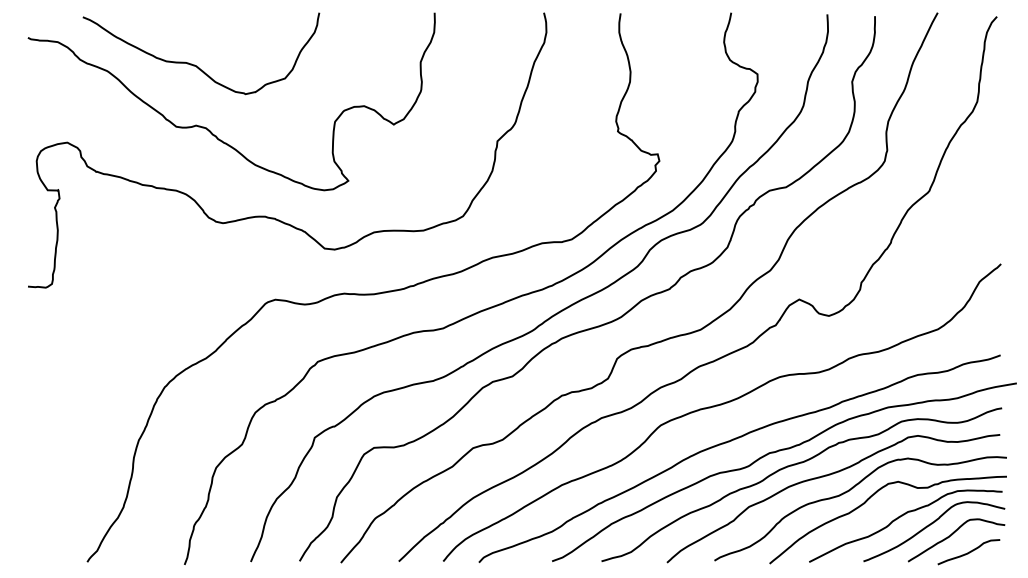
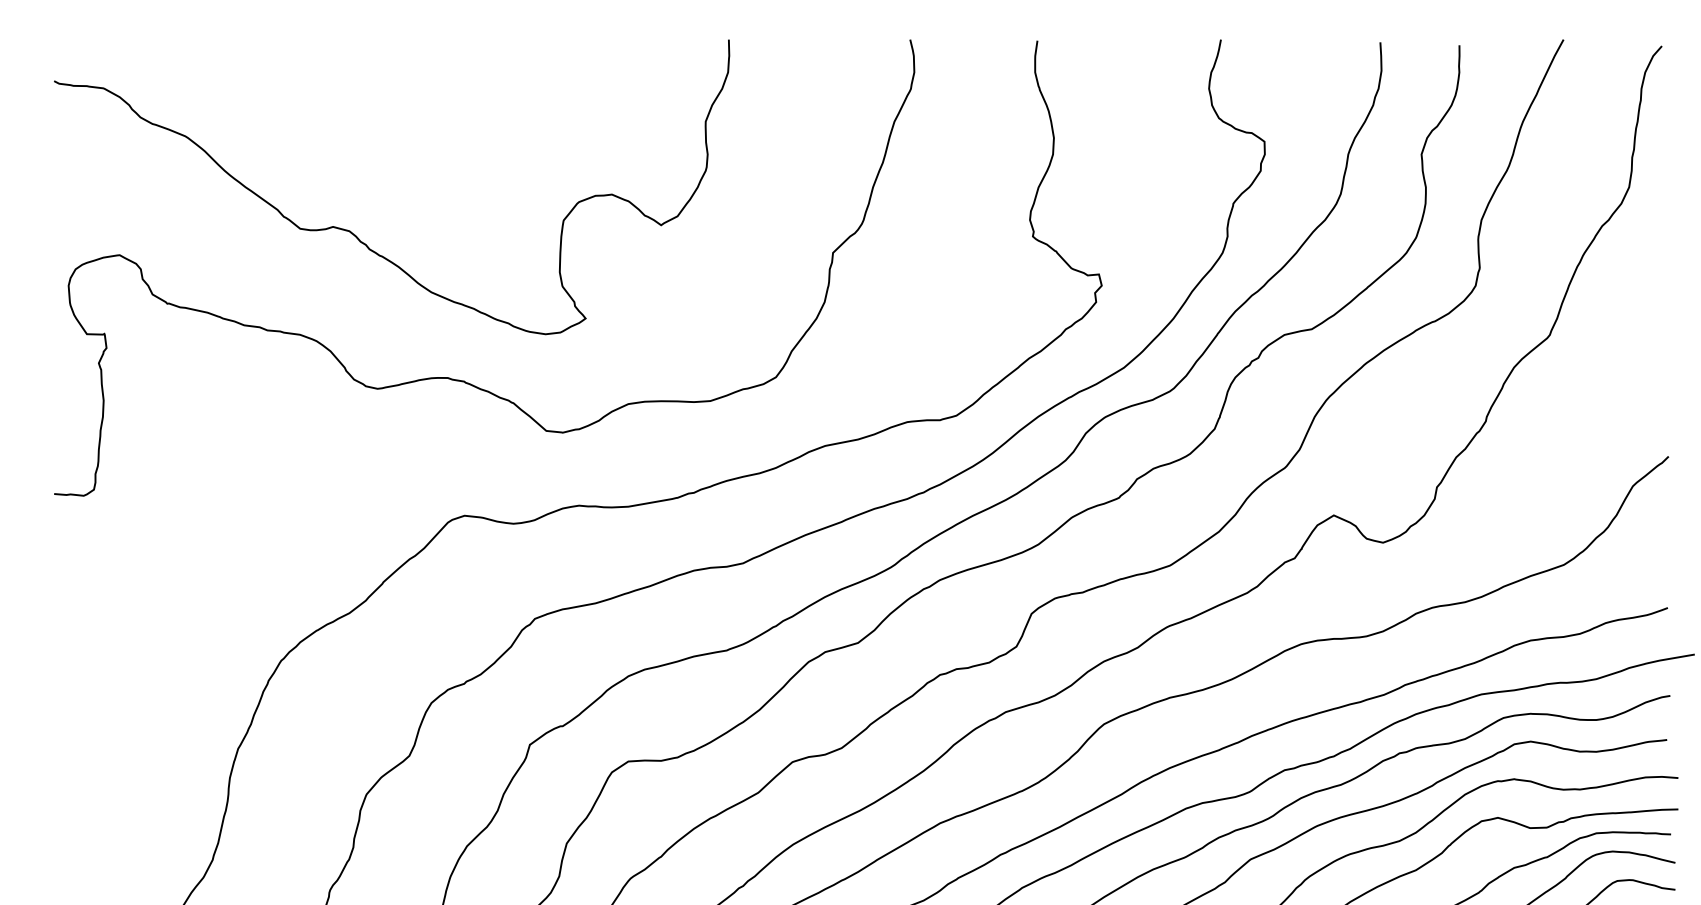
curve: (196, 65) -> (333, 127), removed

